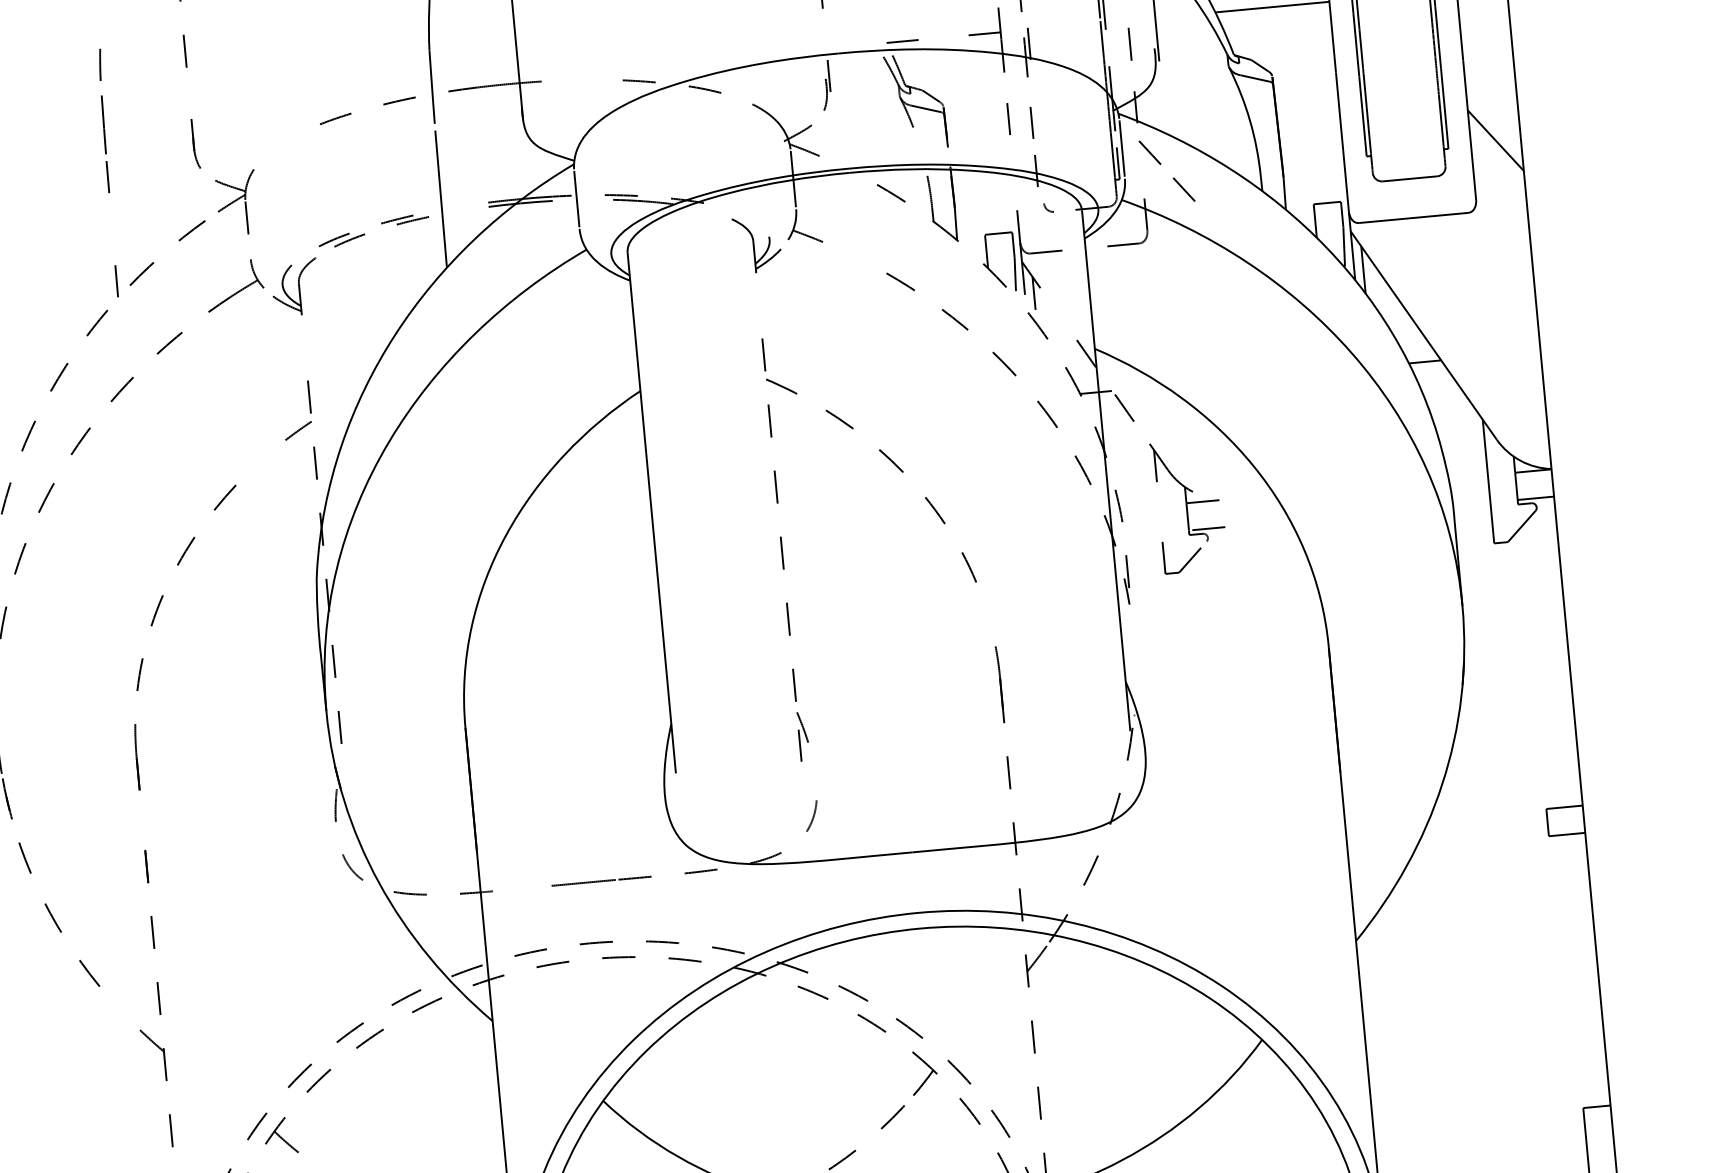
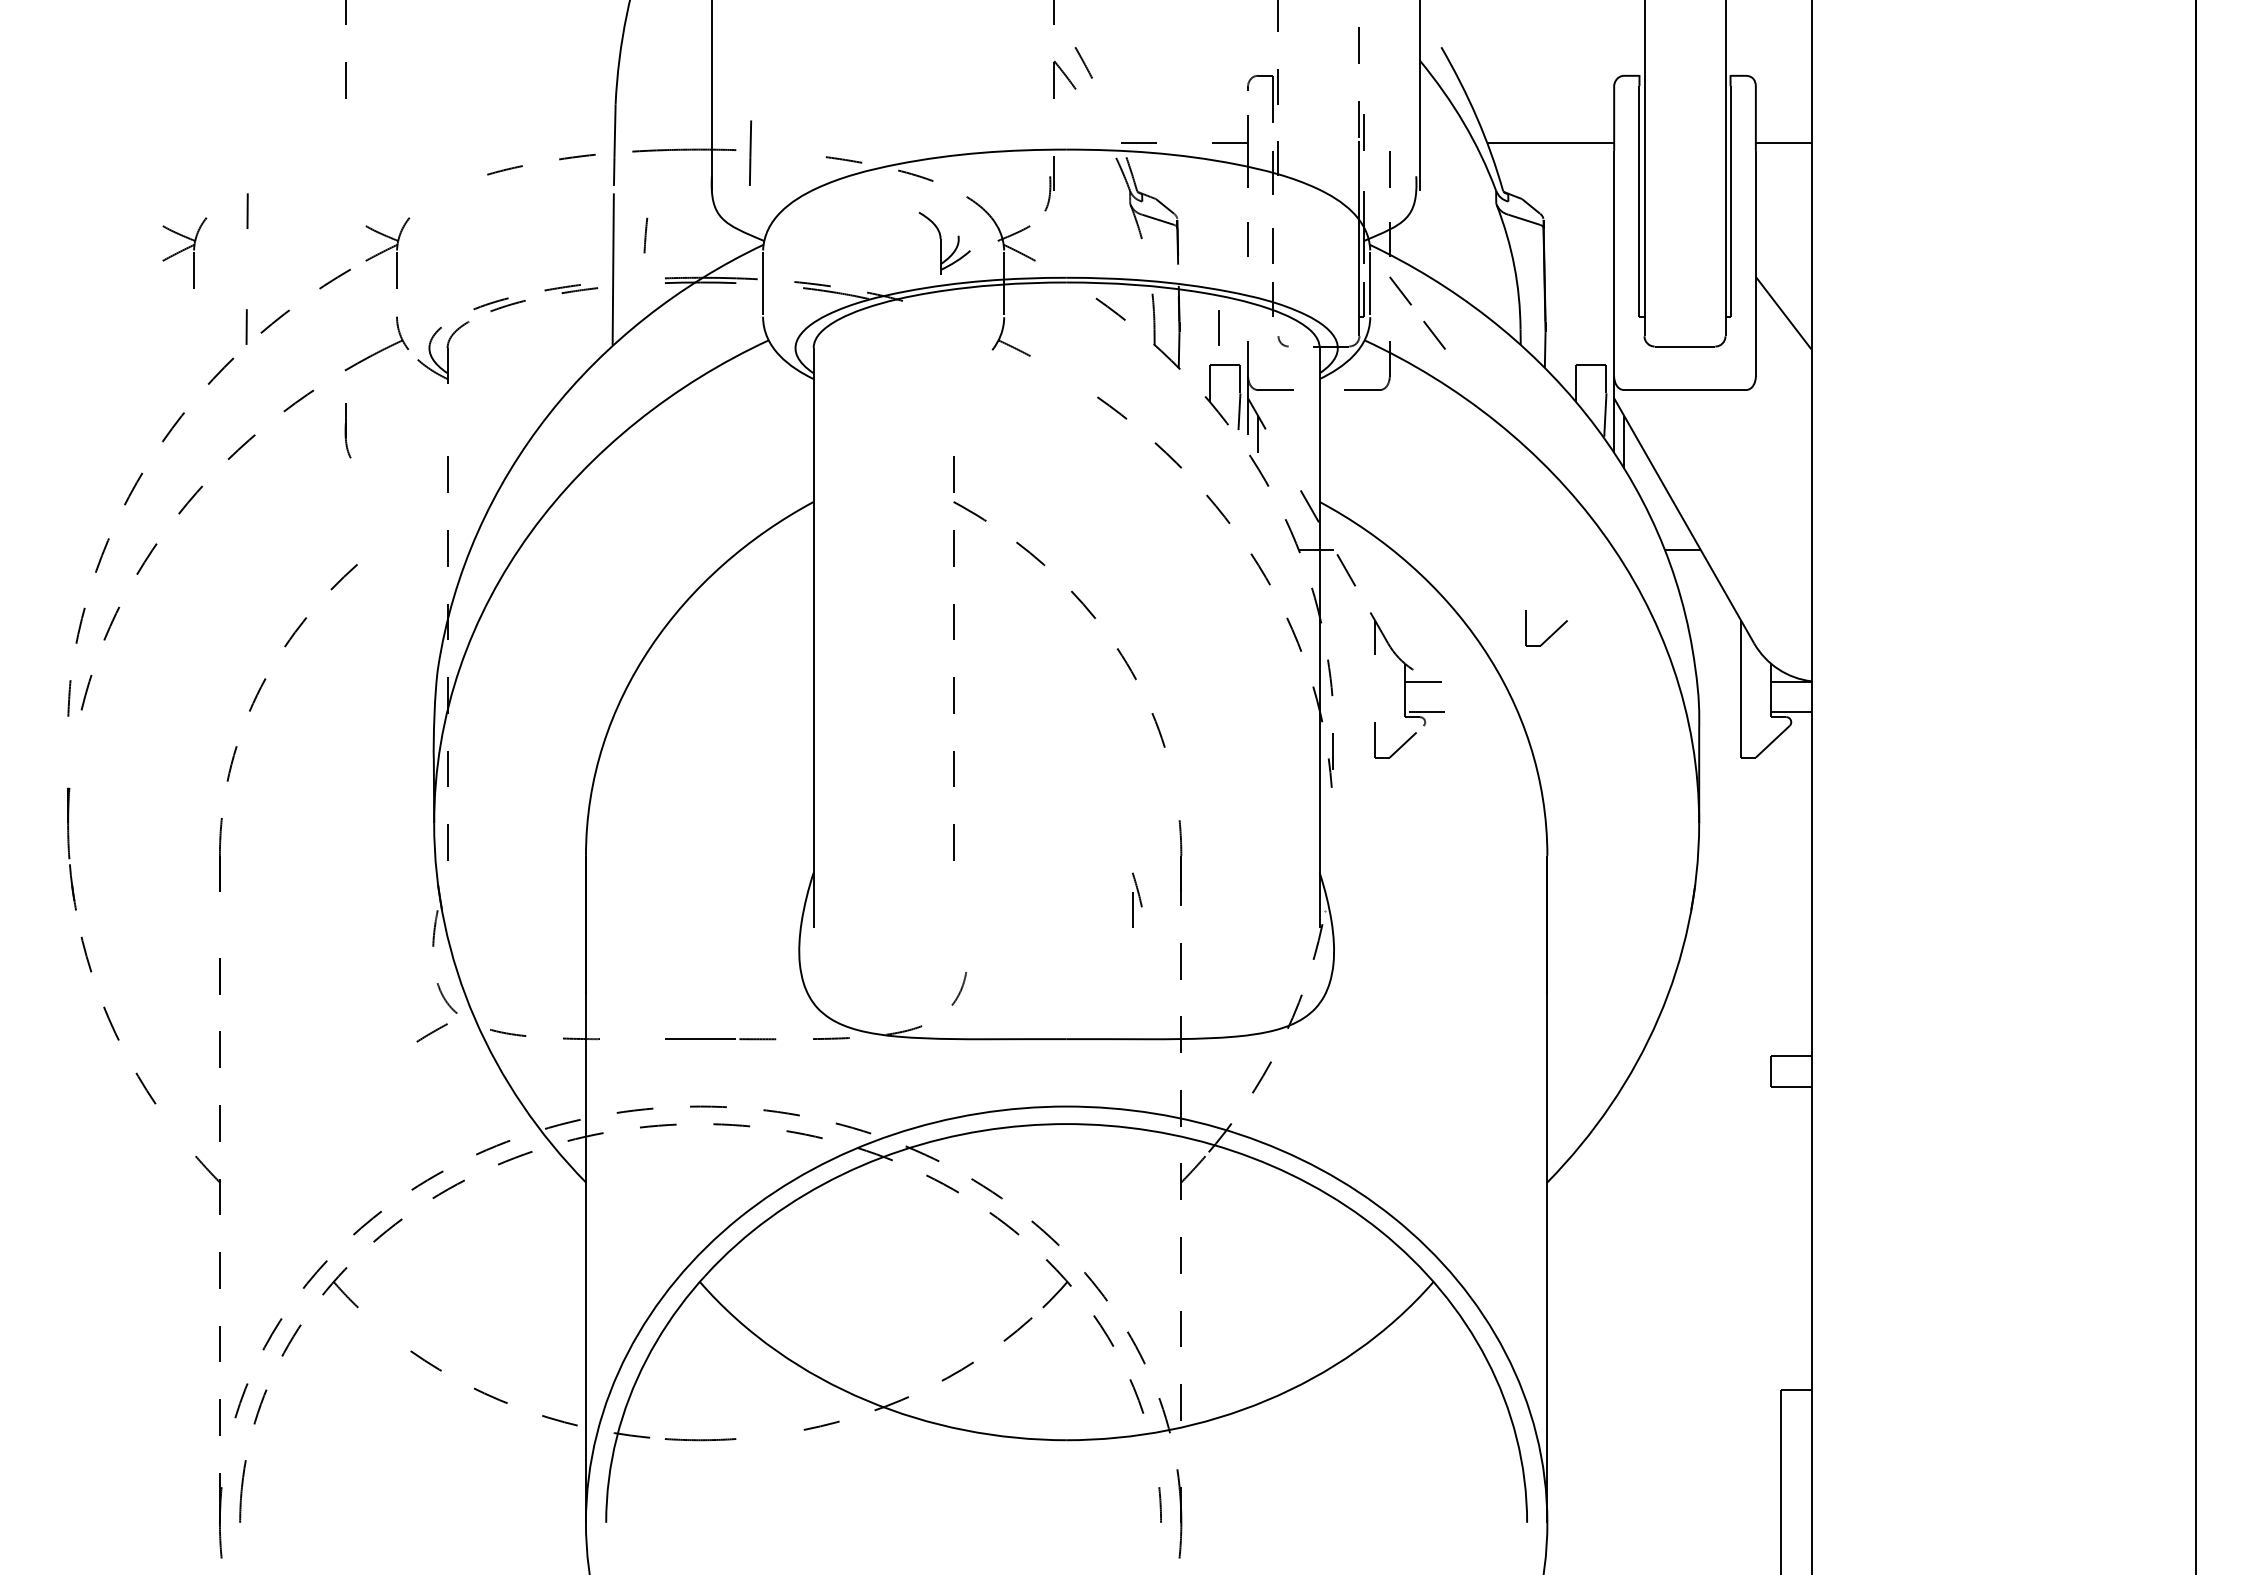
line: (100, 64) -> (645, 235), moved
line: (103, 124) -> (750, 152), moved
part: (195, 143) -> (347, 430), moved
line: (989, 200) -> (1218, 327), added
part: (54, 219) -> (184, 252), added
part: (757, 244) -> (944, 243), moved
line: (297, 430) -> (431, 1032), moved
part: (1314, 447) -> (1552, 633), added
part: (802, 736) -> (1136, 899), moved

